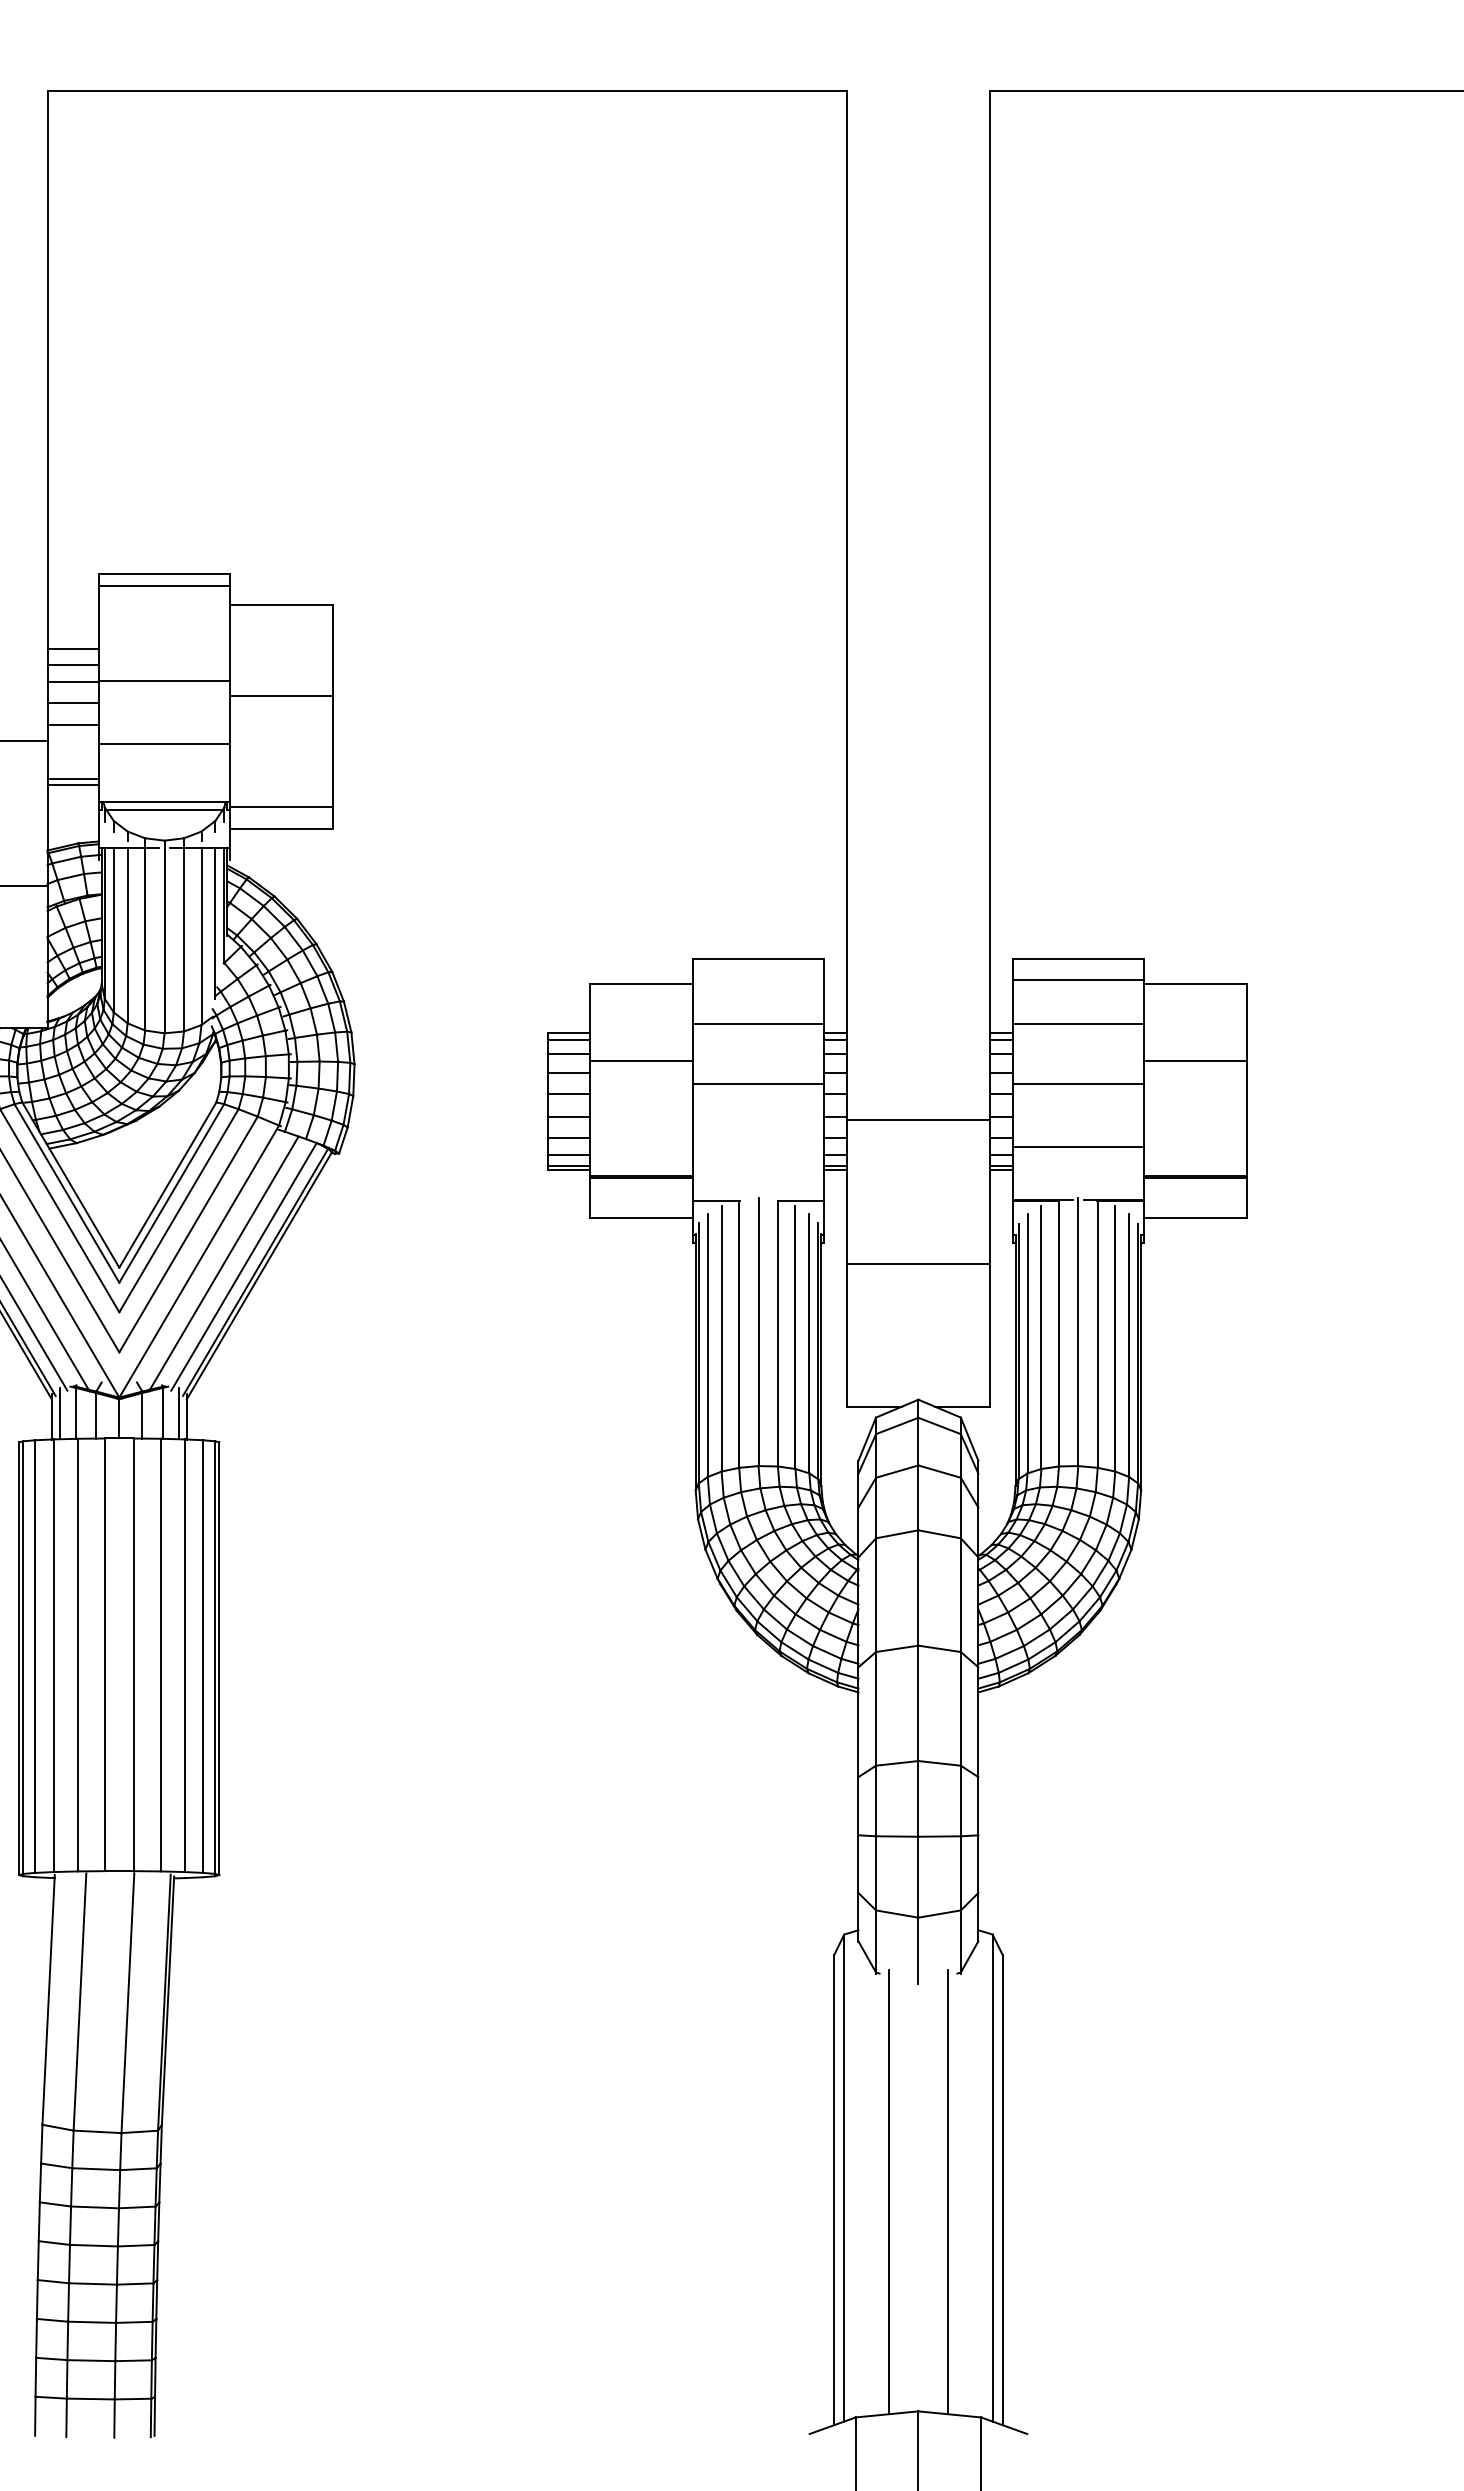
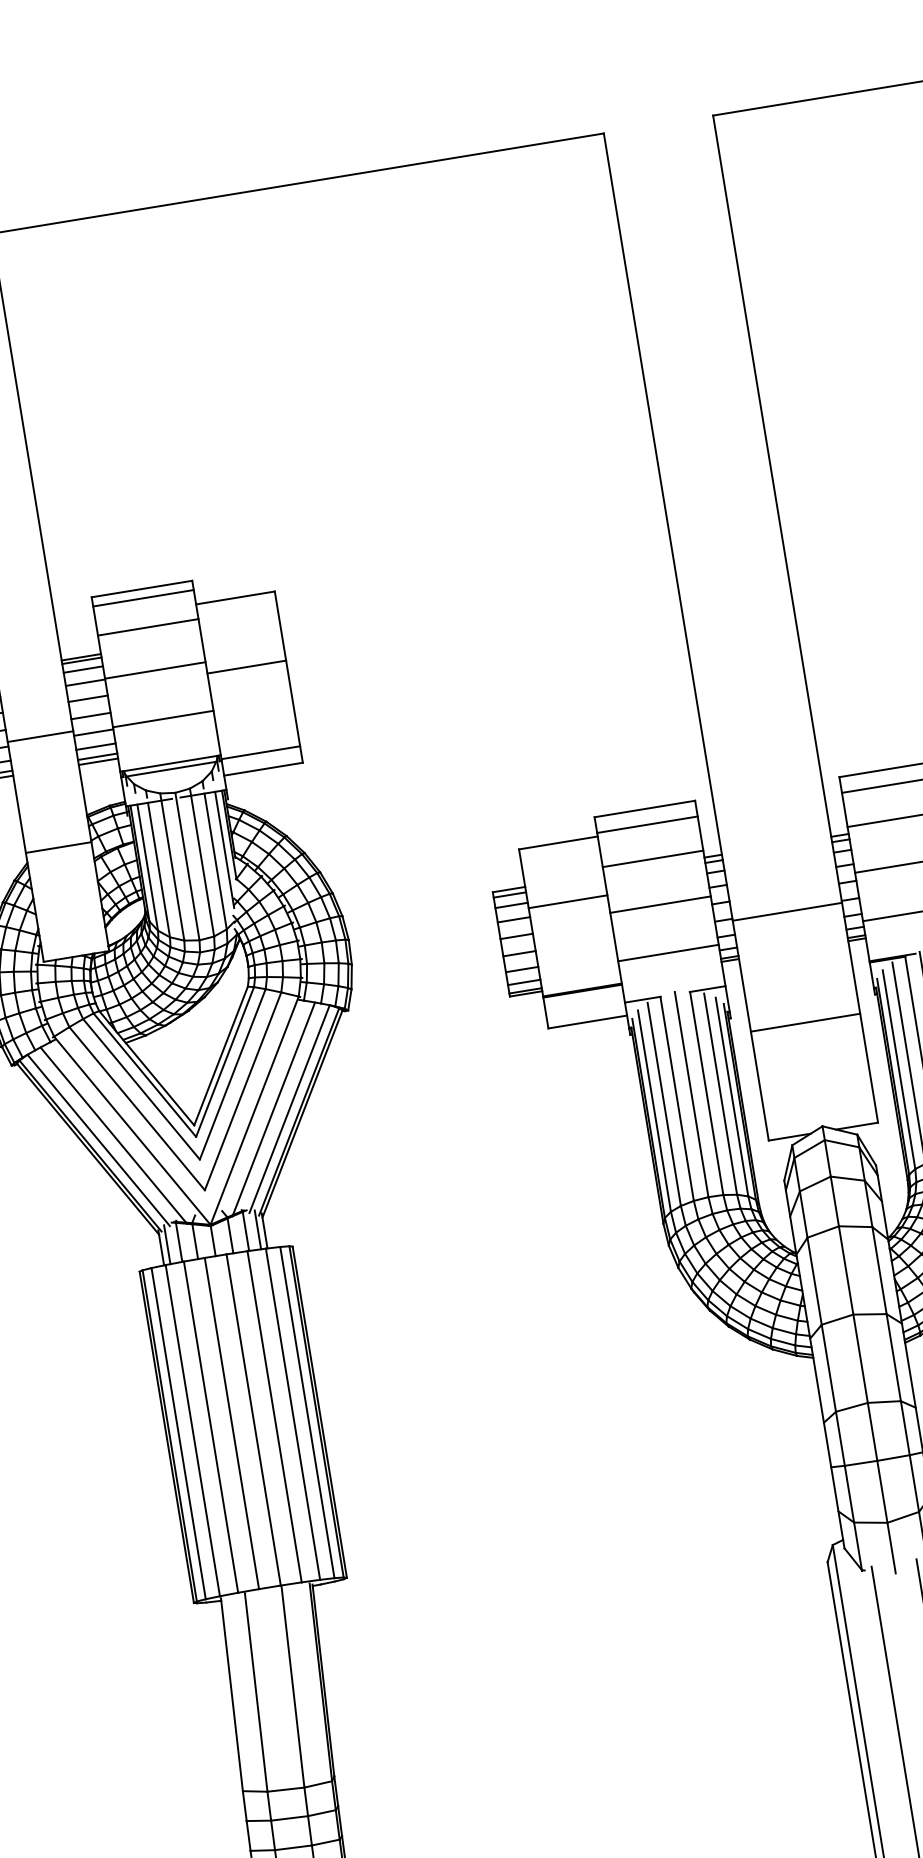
line: (164, 624) -> (148, 627), added
line: (72, 653) -> (81, 661), added
line: (72, 747) -> (93, 733), added
line: (72, 765) -> (95, 746), added
line: (758, 979) -> (647, 824), added
line: (758, 1147) -> (668, 953), added

